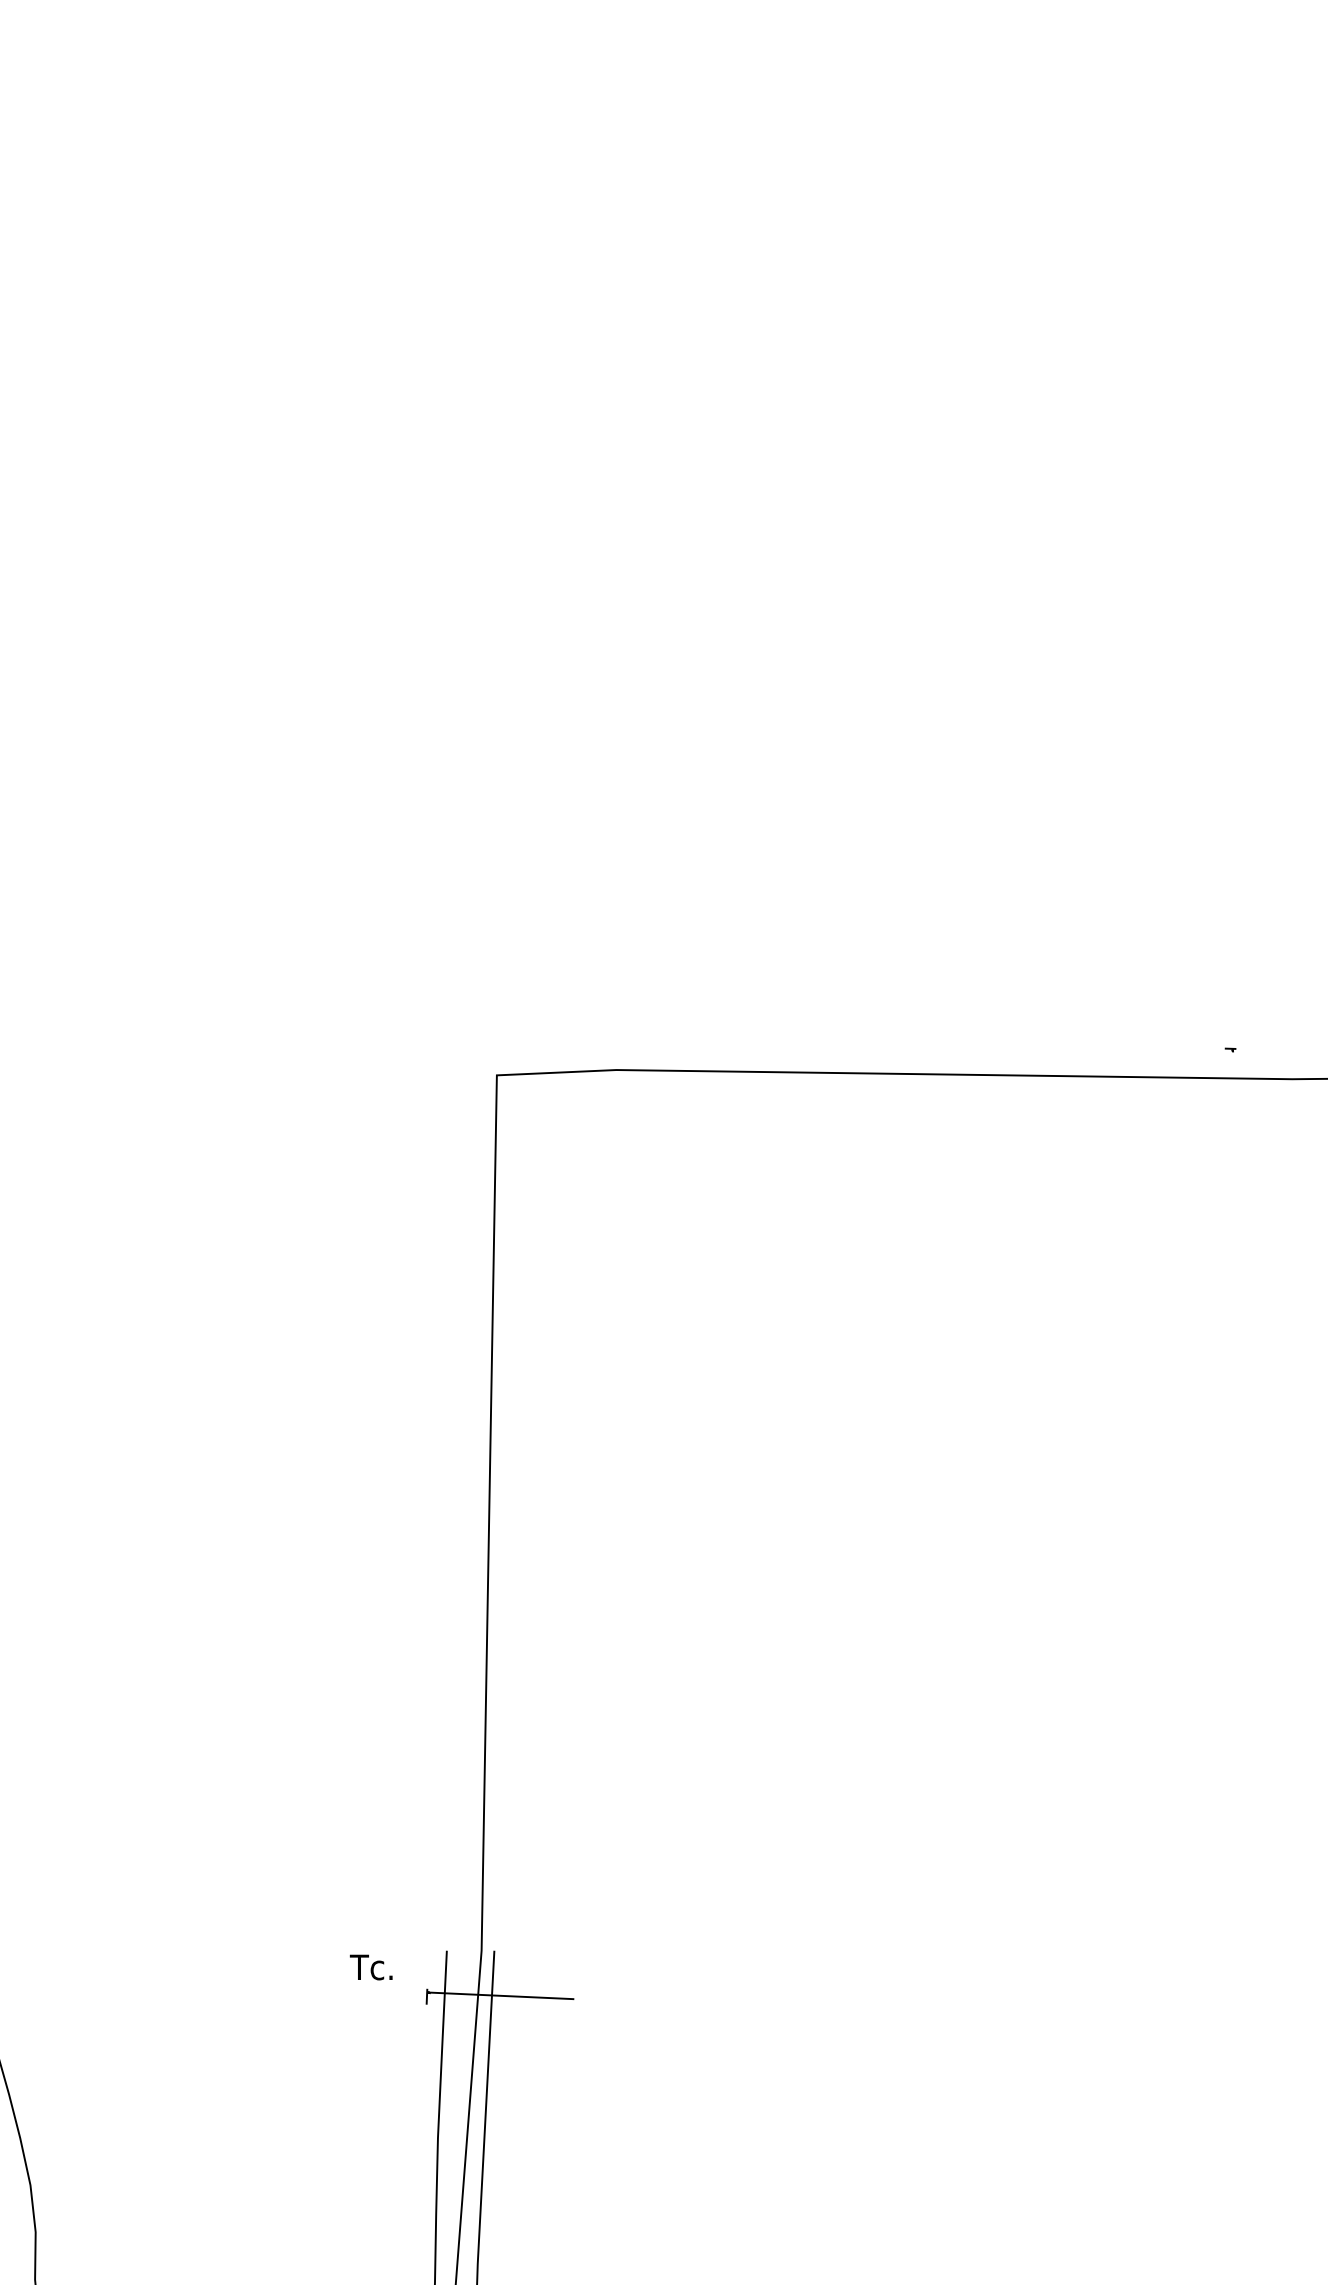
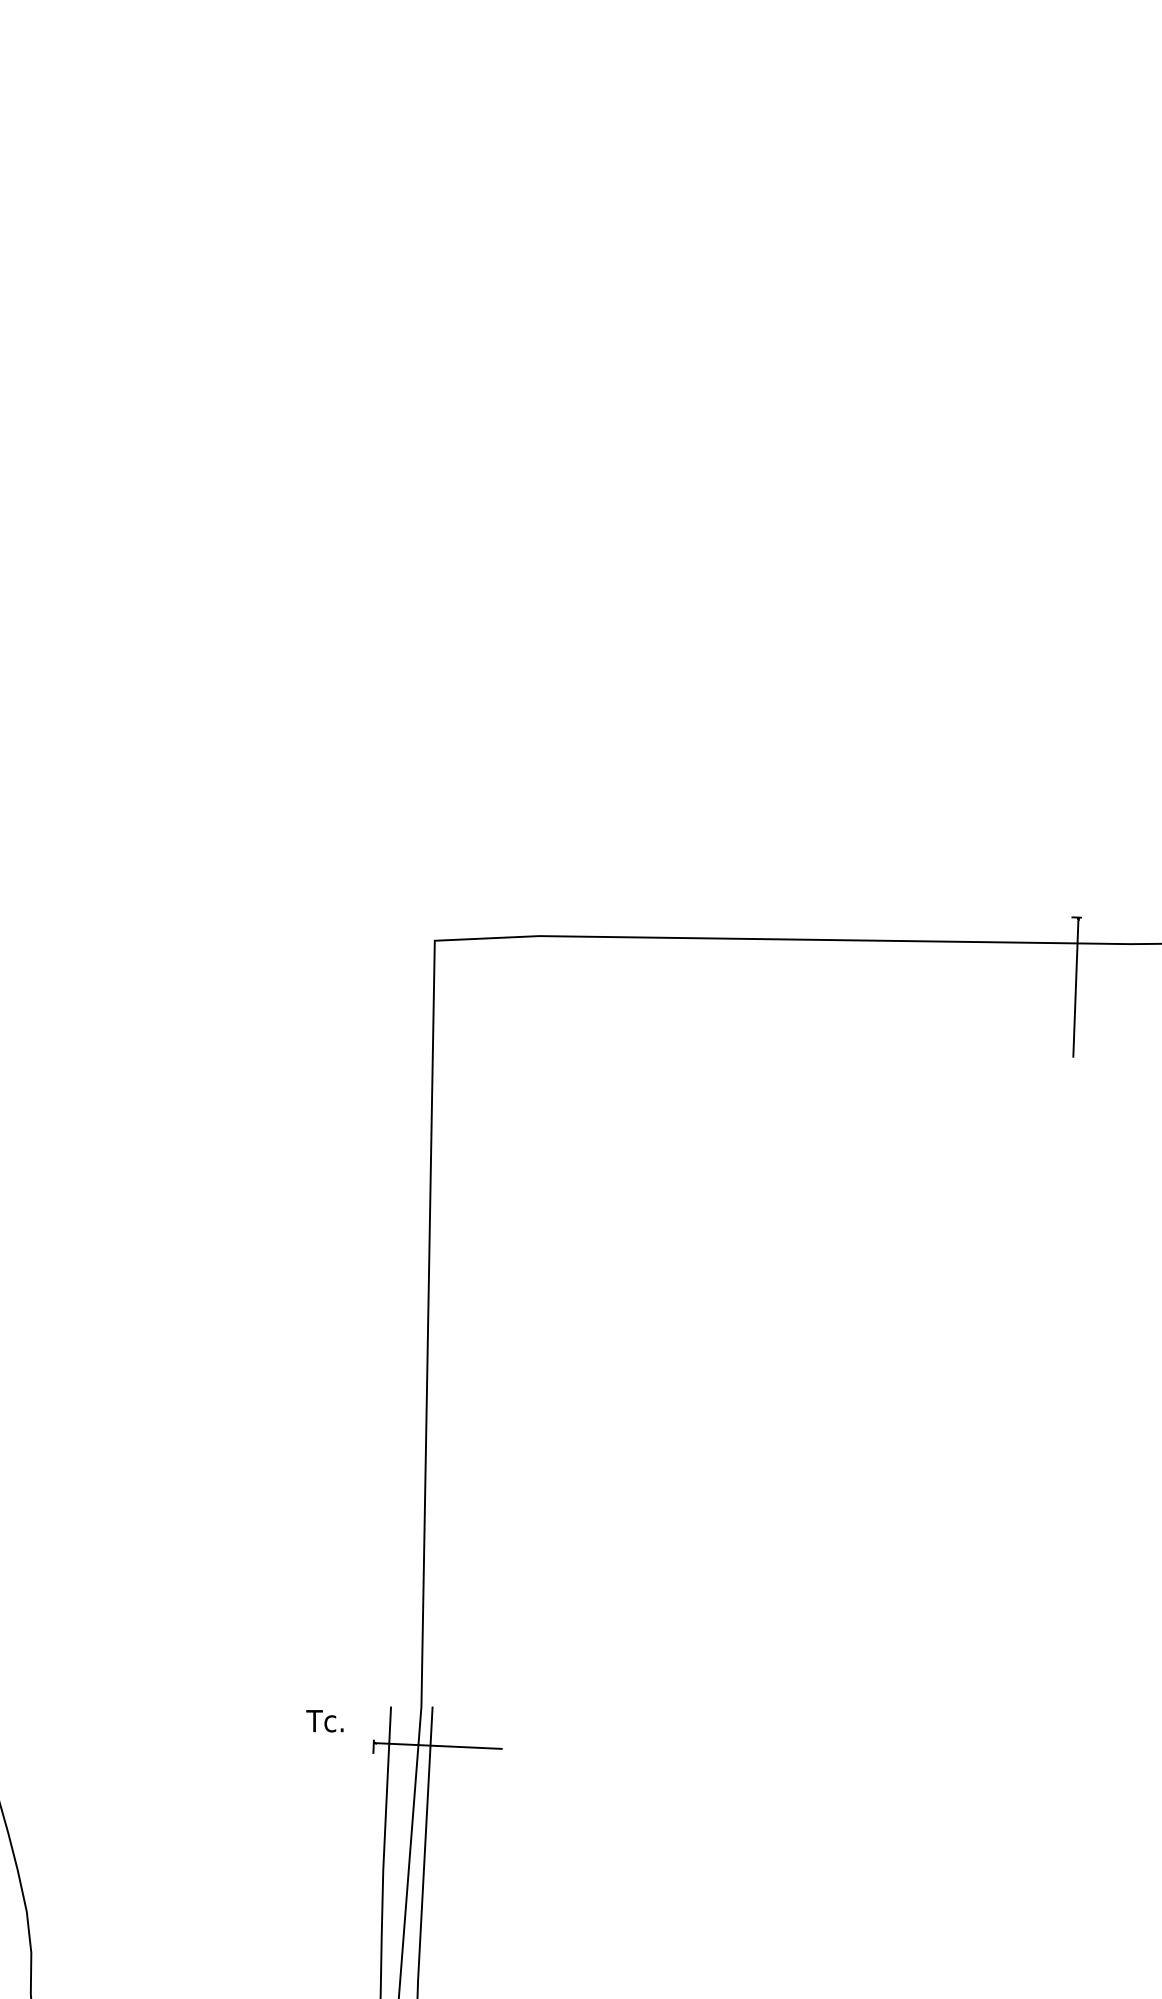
line: (1229, 1128) -> (1075, 987), added

